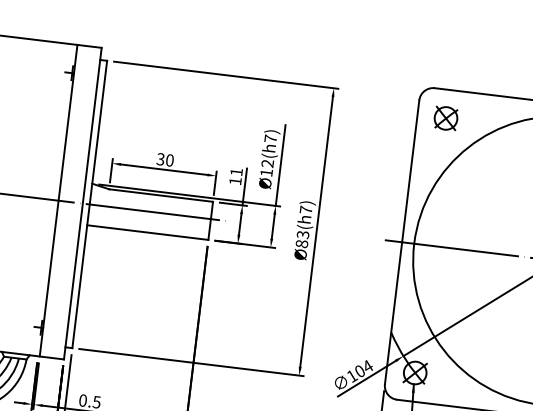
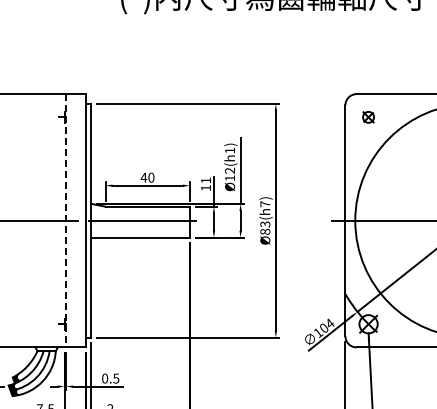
part: (445, 118) -> (368, 117), size x0.6
text: (270, 138) -> (229, 150), h7 -> h1
text: (160, 159) -> (143, 177), 30 -> 40
line: (59, 200) -> (66, 220), solid -> dashed

